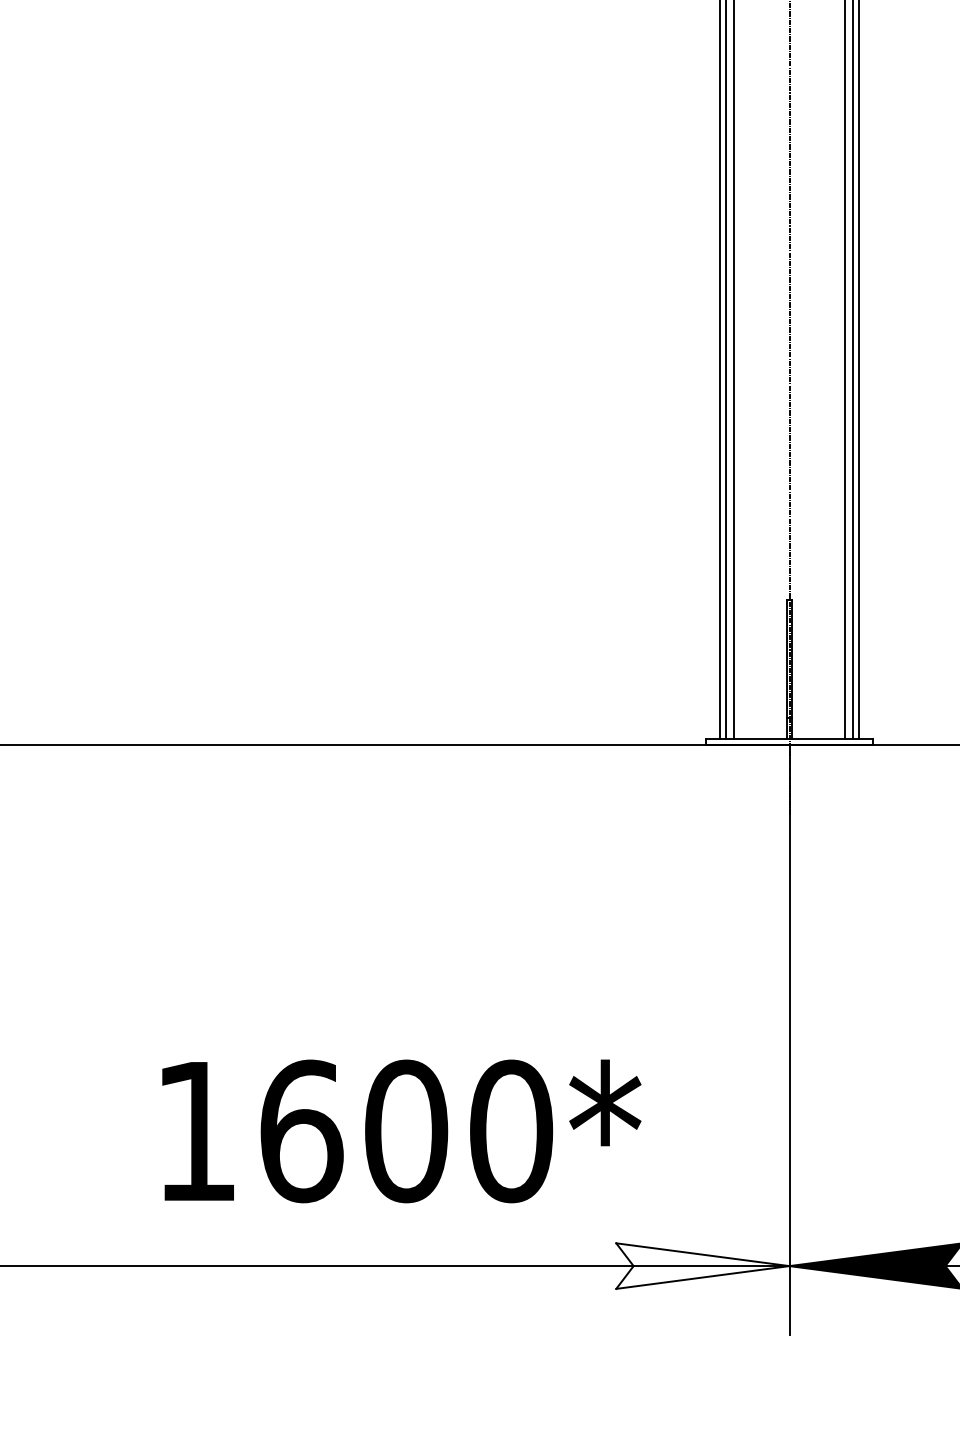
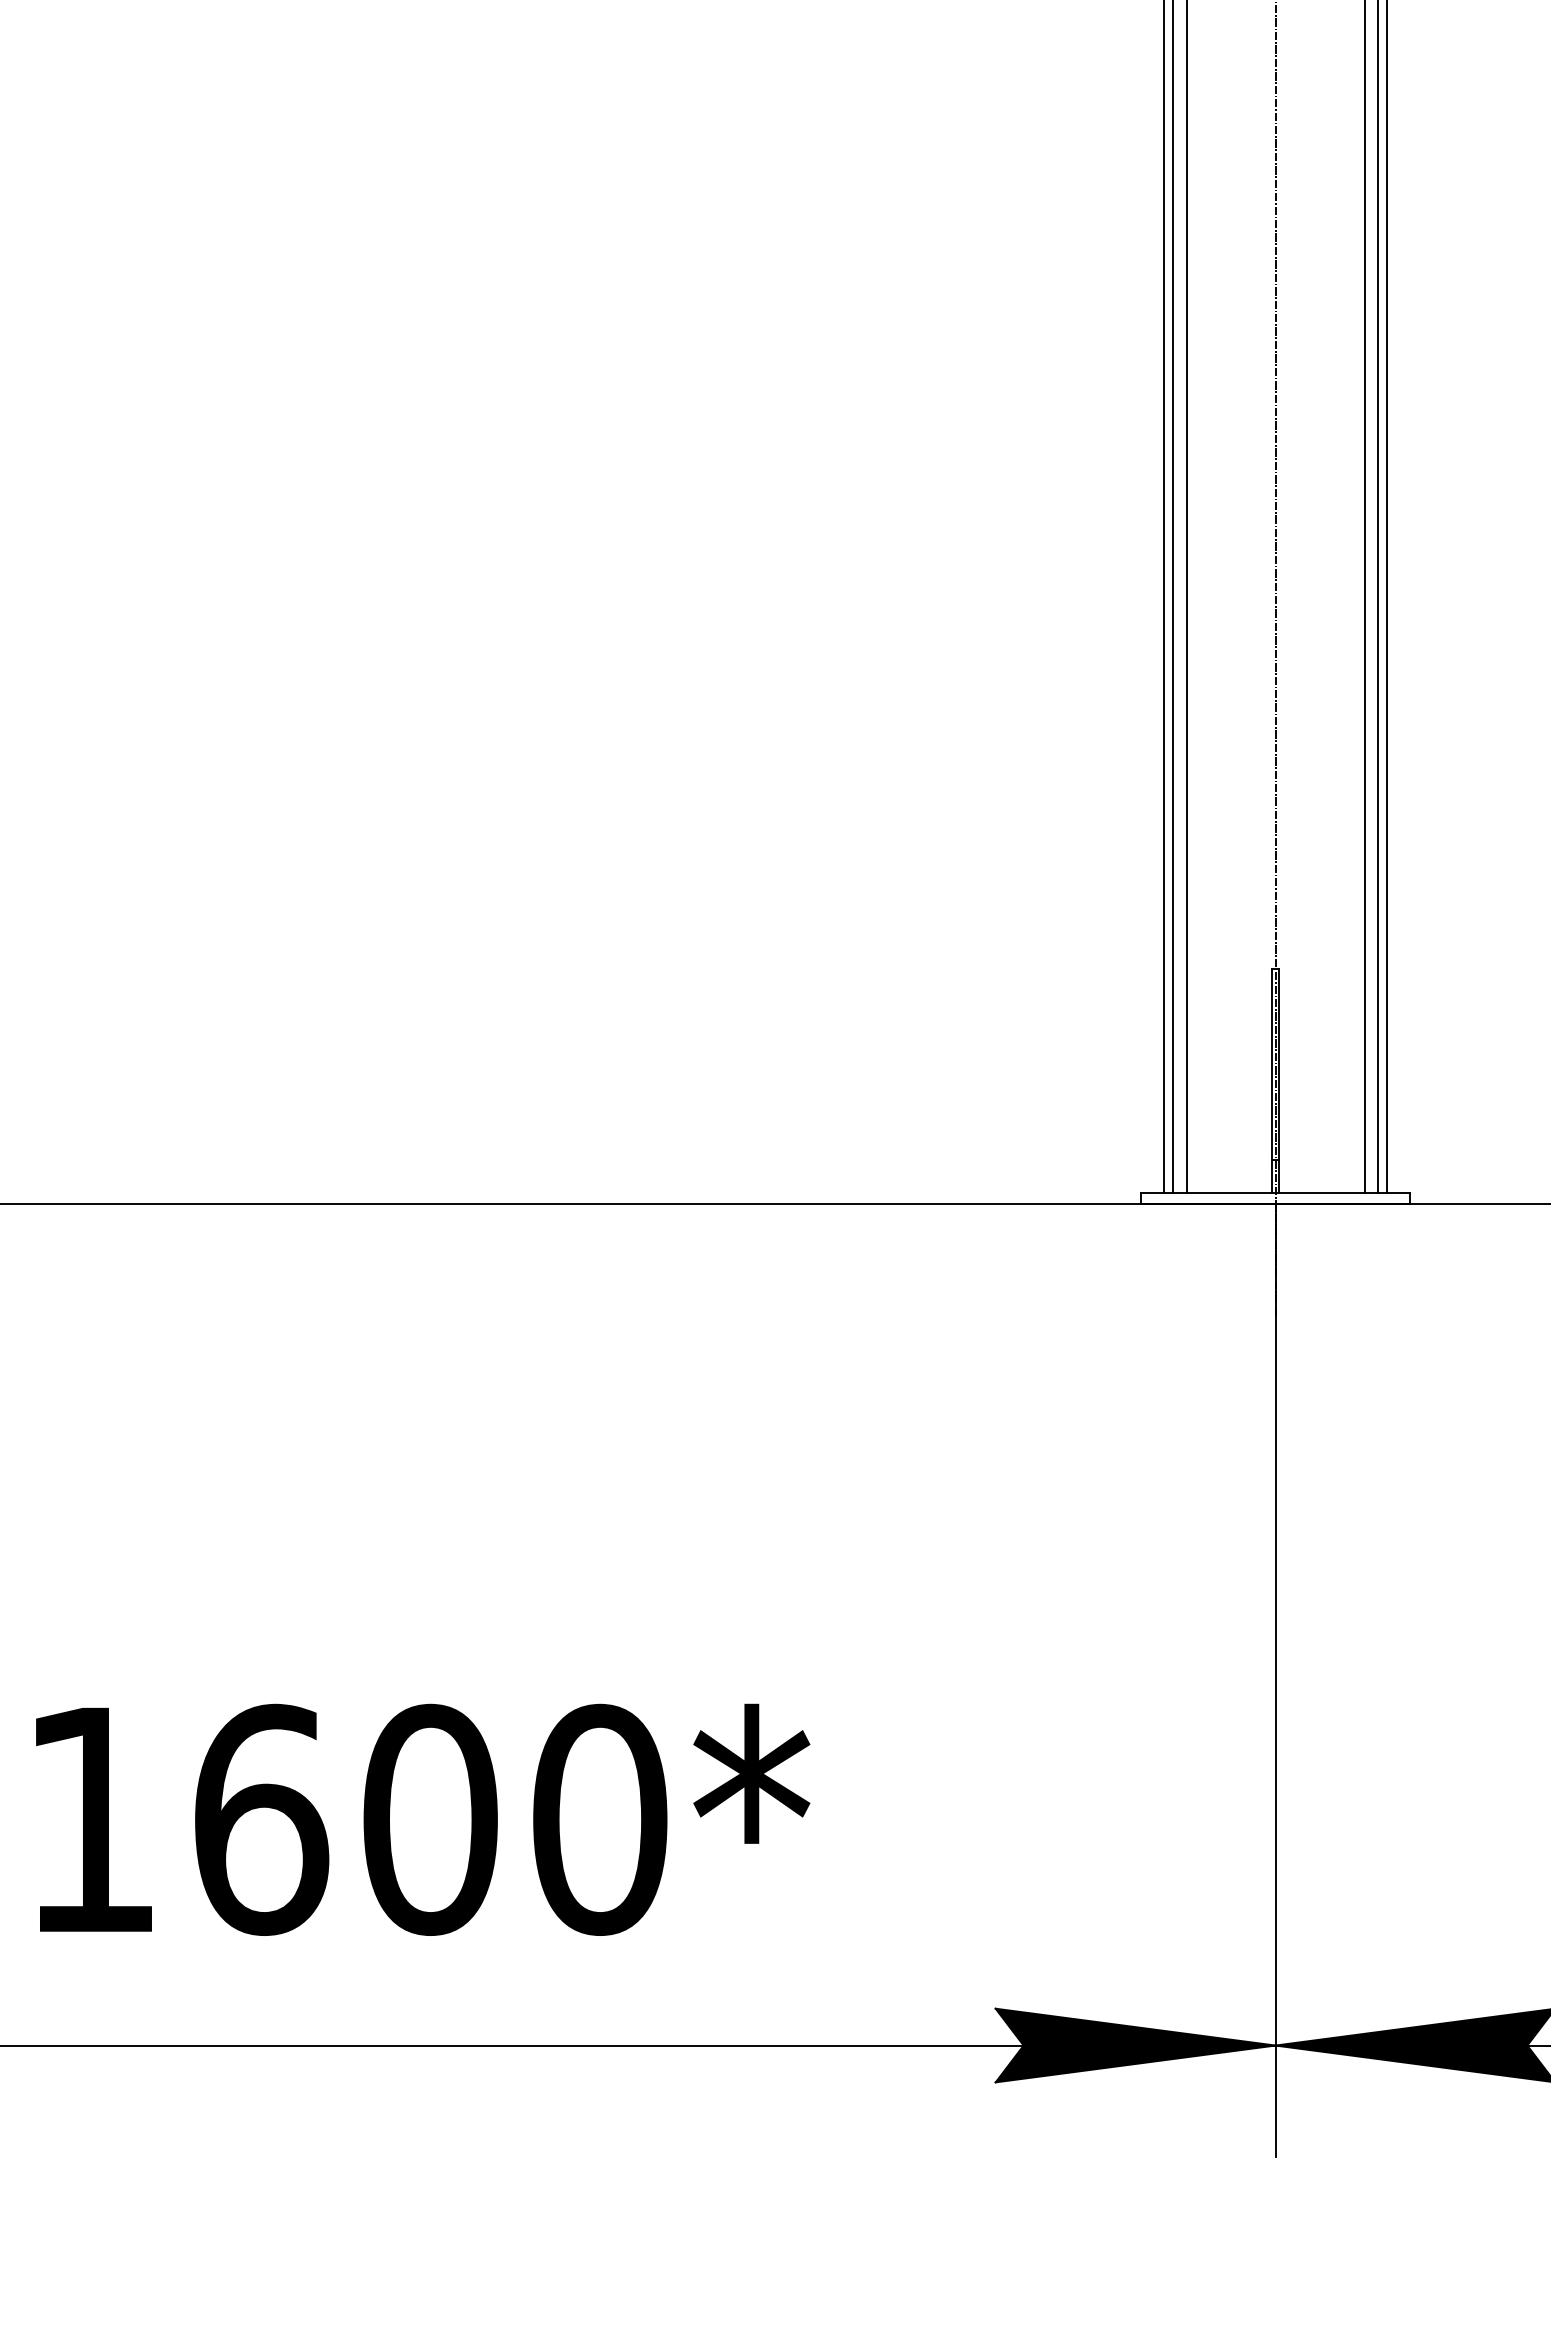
text: (401, 1131) -> (422, 1820), moved
fill: (702, 1265) -> (1134, 2044), added

